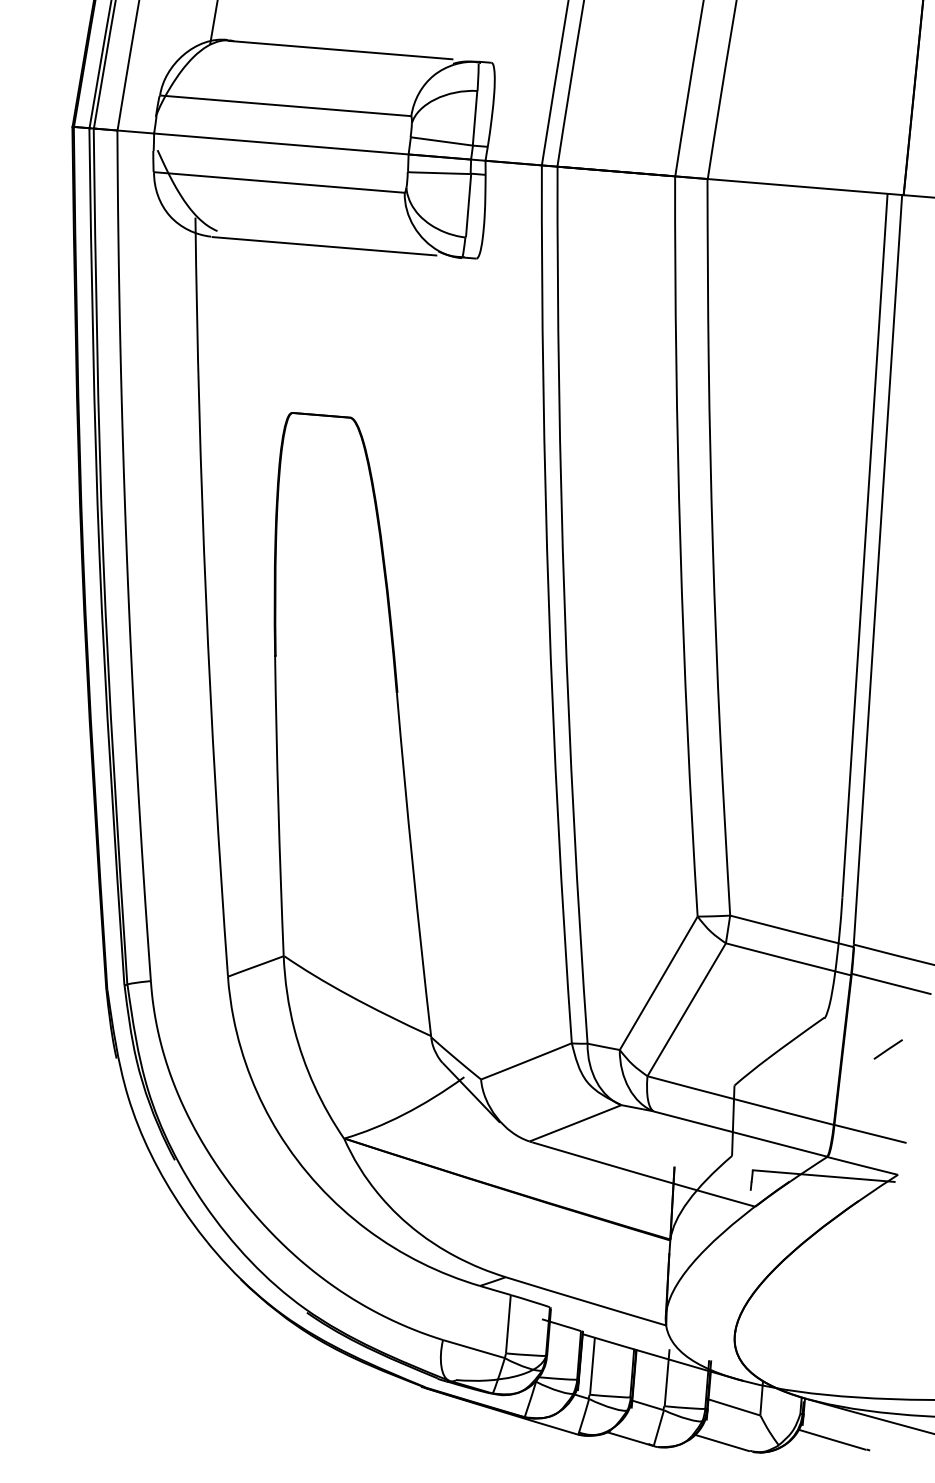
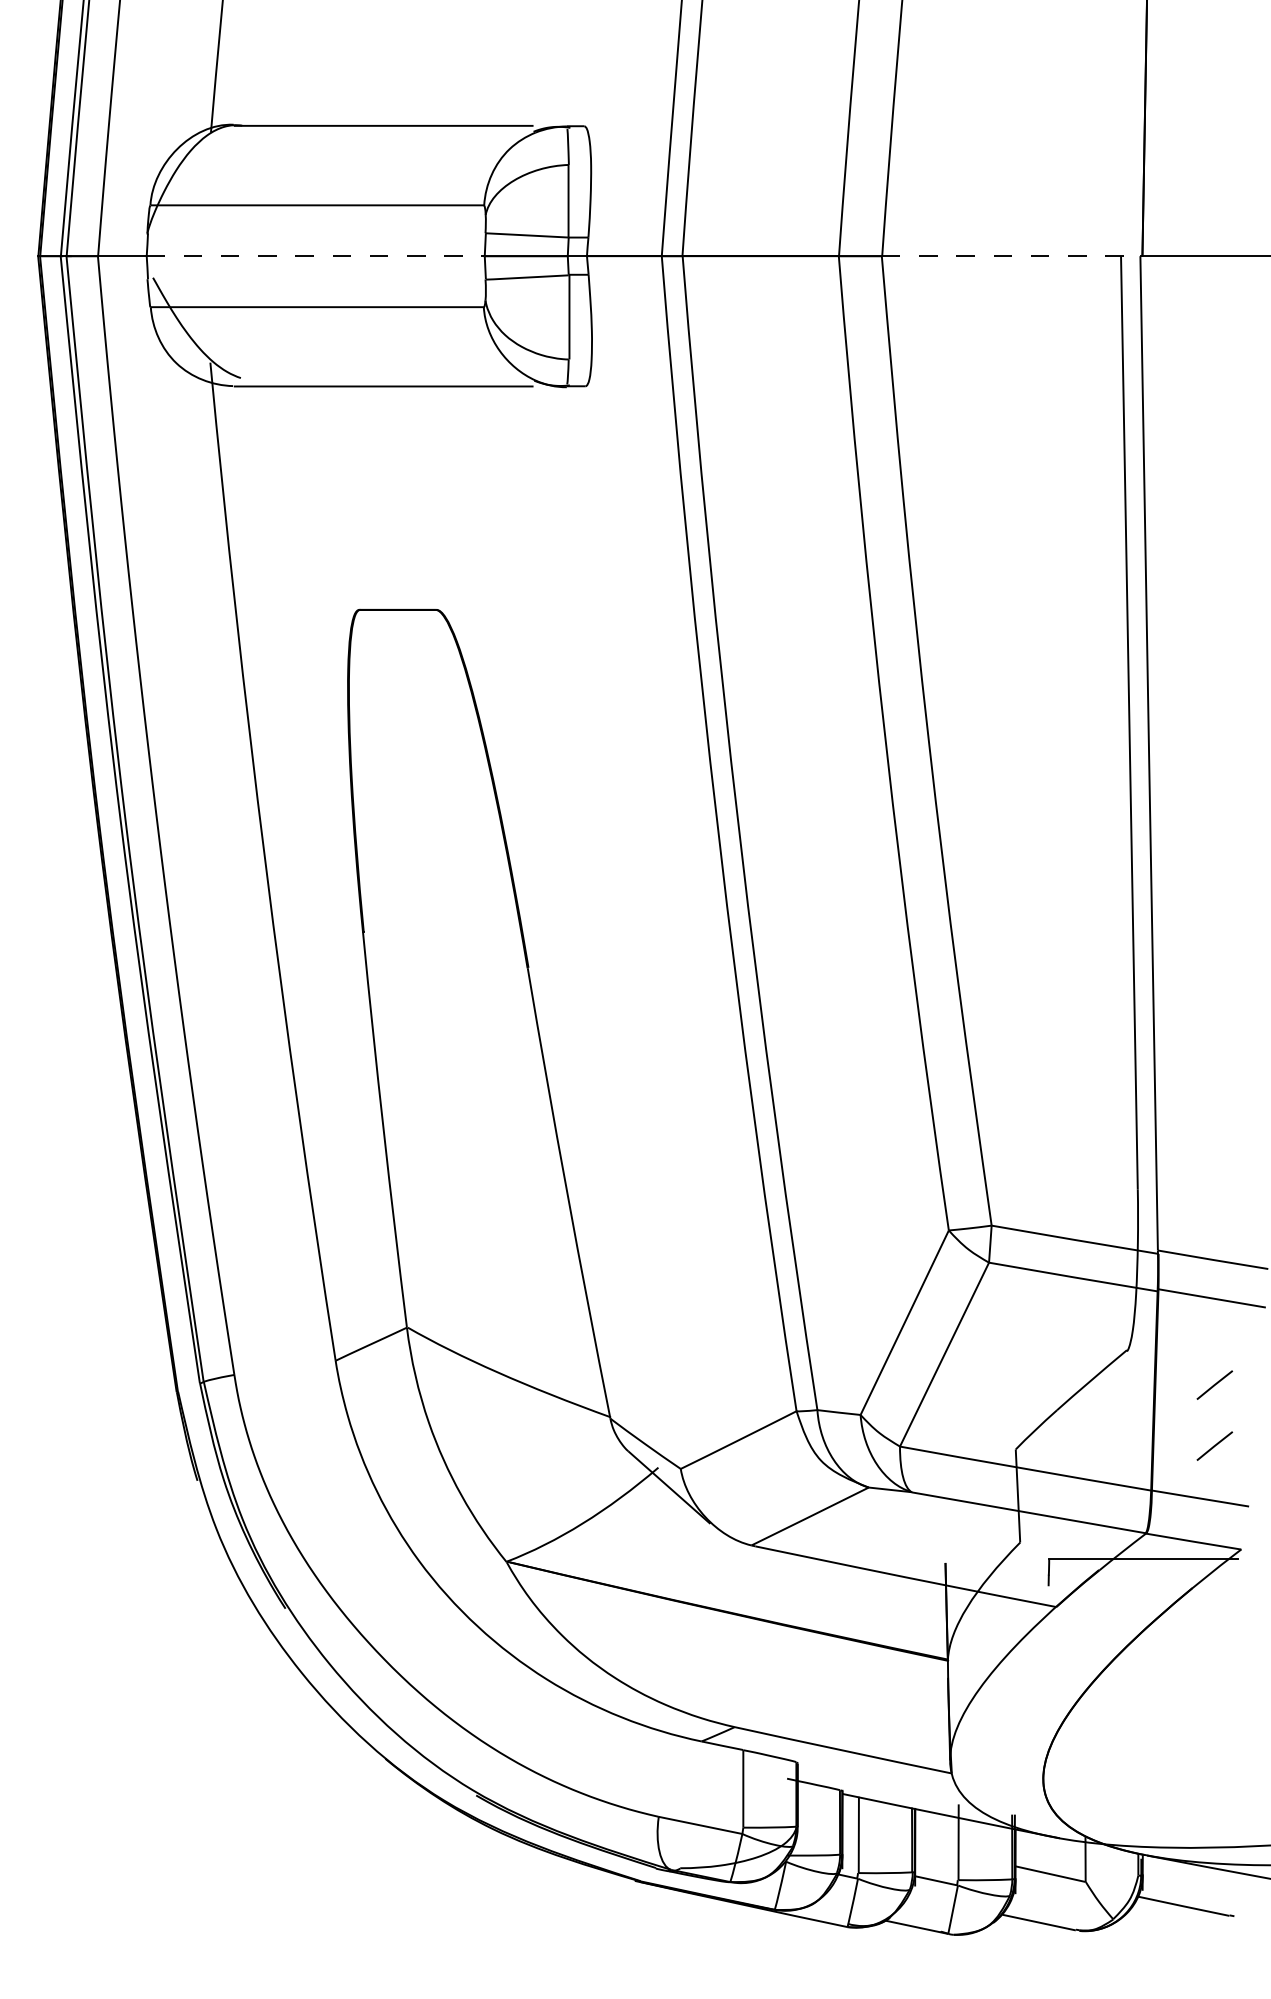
line: (281, 144) -> (315, 256), solid -> dashed
line: (805, 187) -> (1011, 256), solid -> dashed
line: (884, 1094) -> (1214, 1445), added

